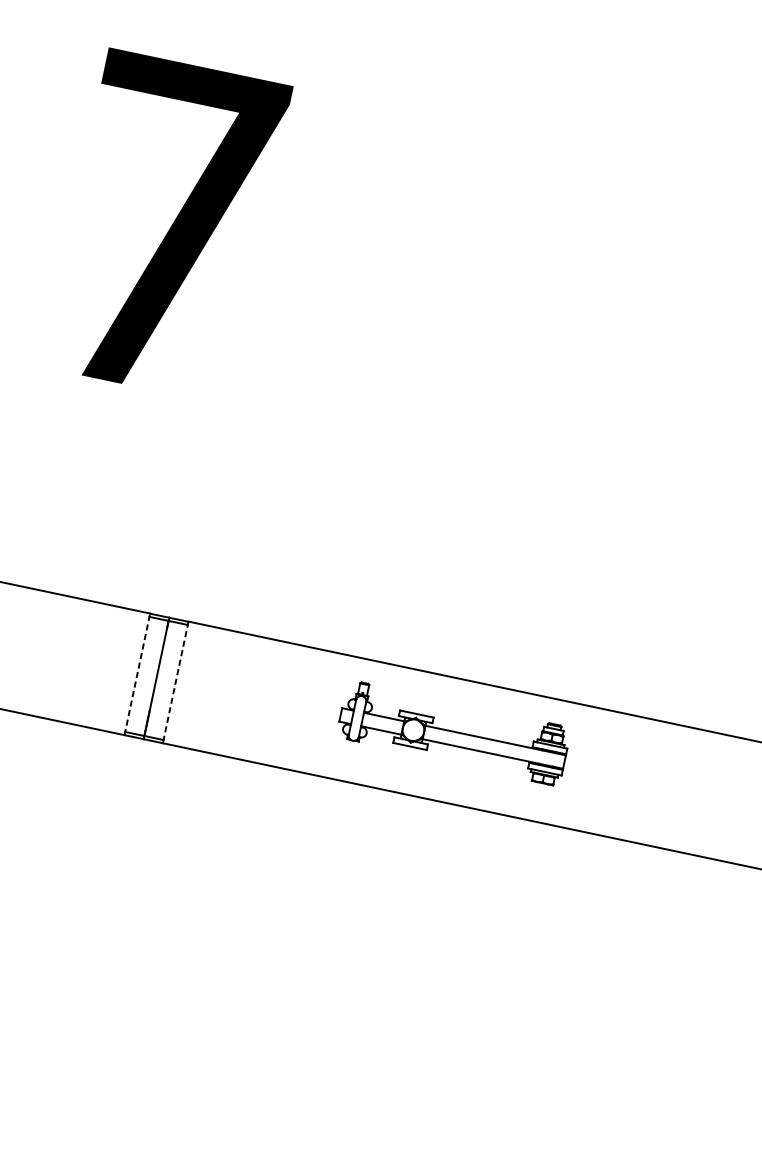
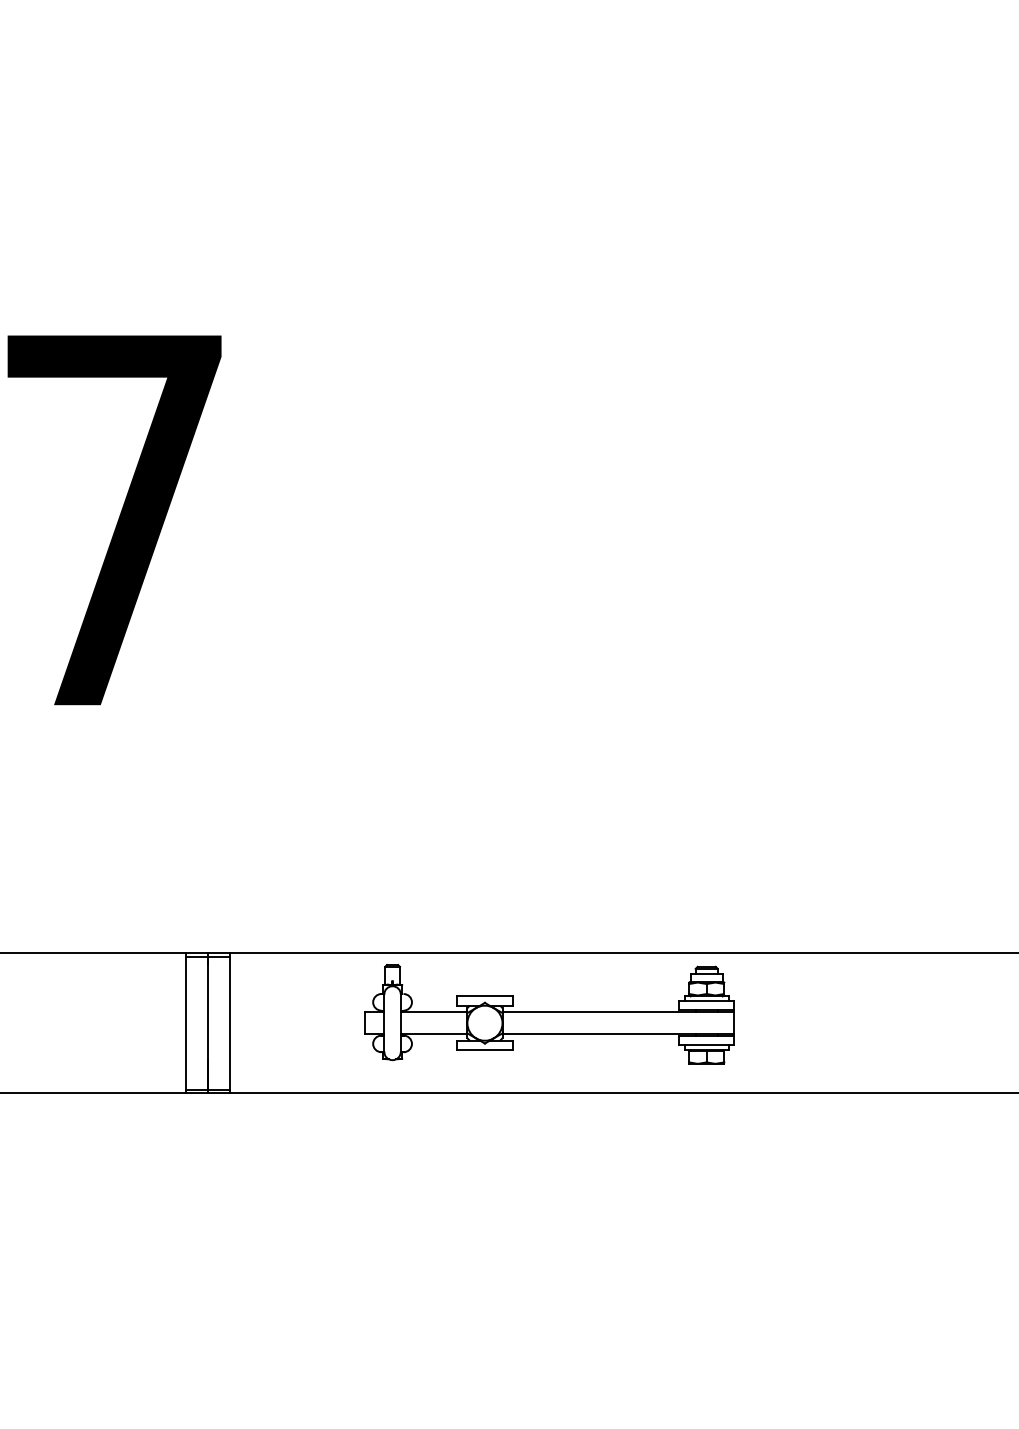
line: (137, 673) -> (185, 1022), dashed -> solid
line: (175, 682) -> (229, 1023), dashed -> solid
part: (453, 733) -> (549, 1014), size x1.43

